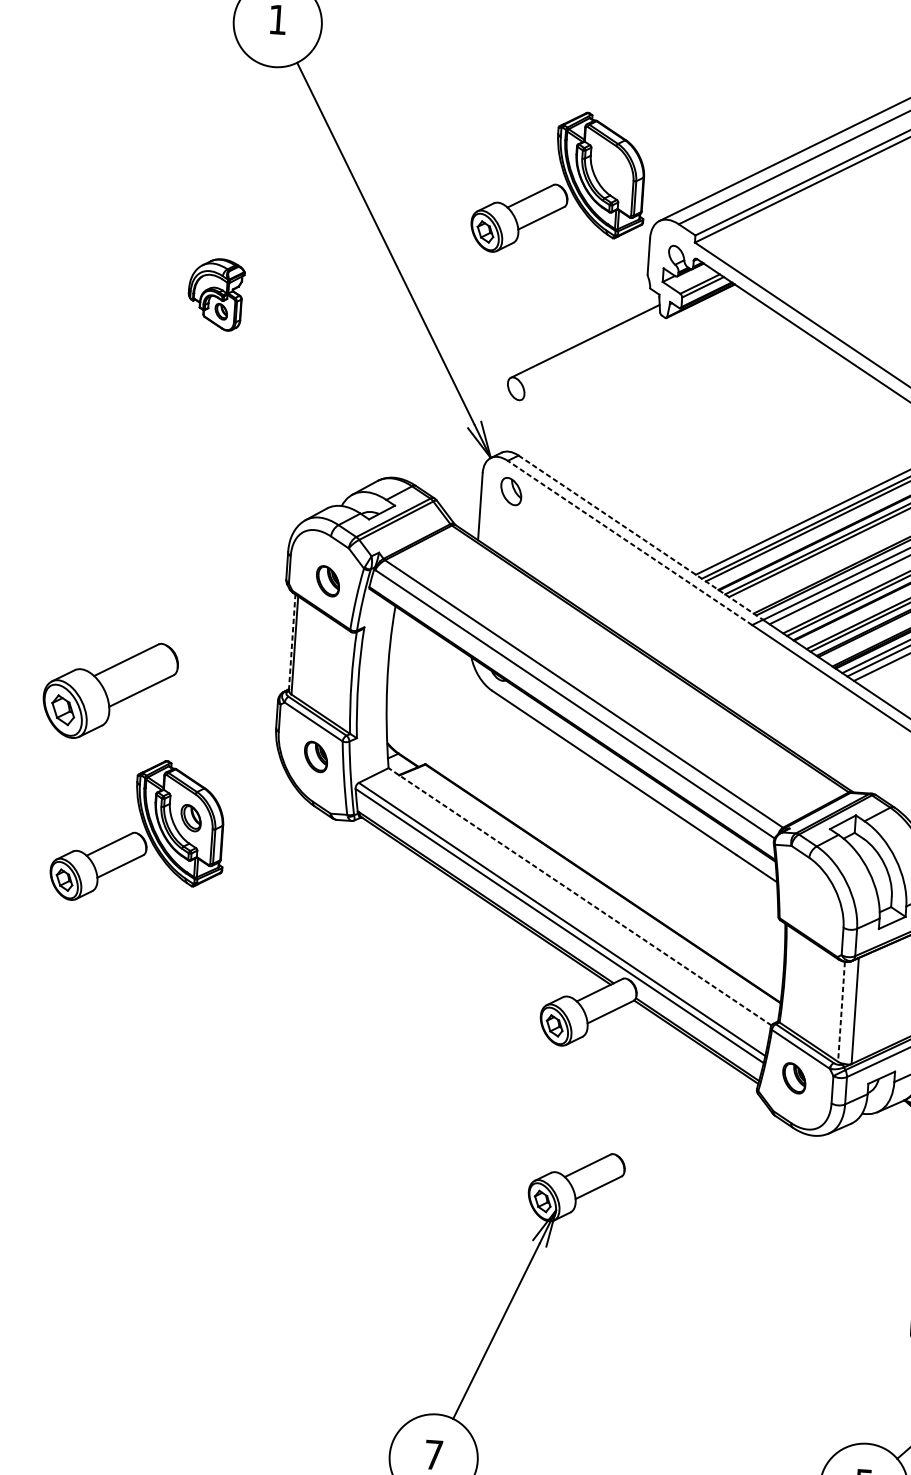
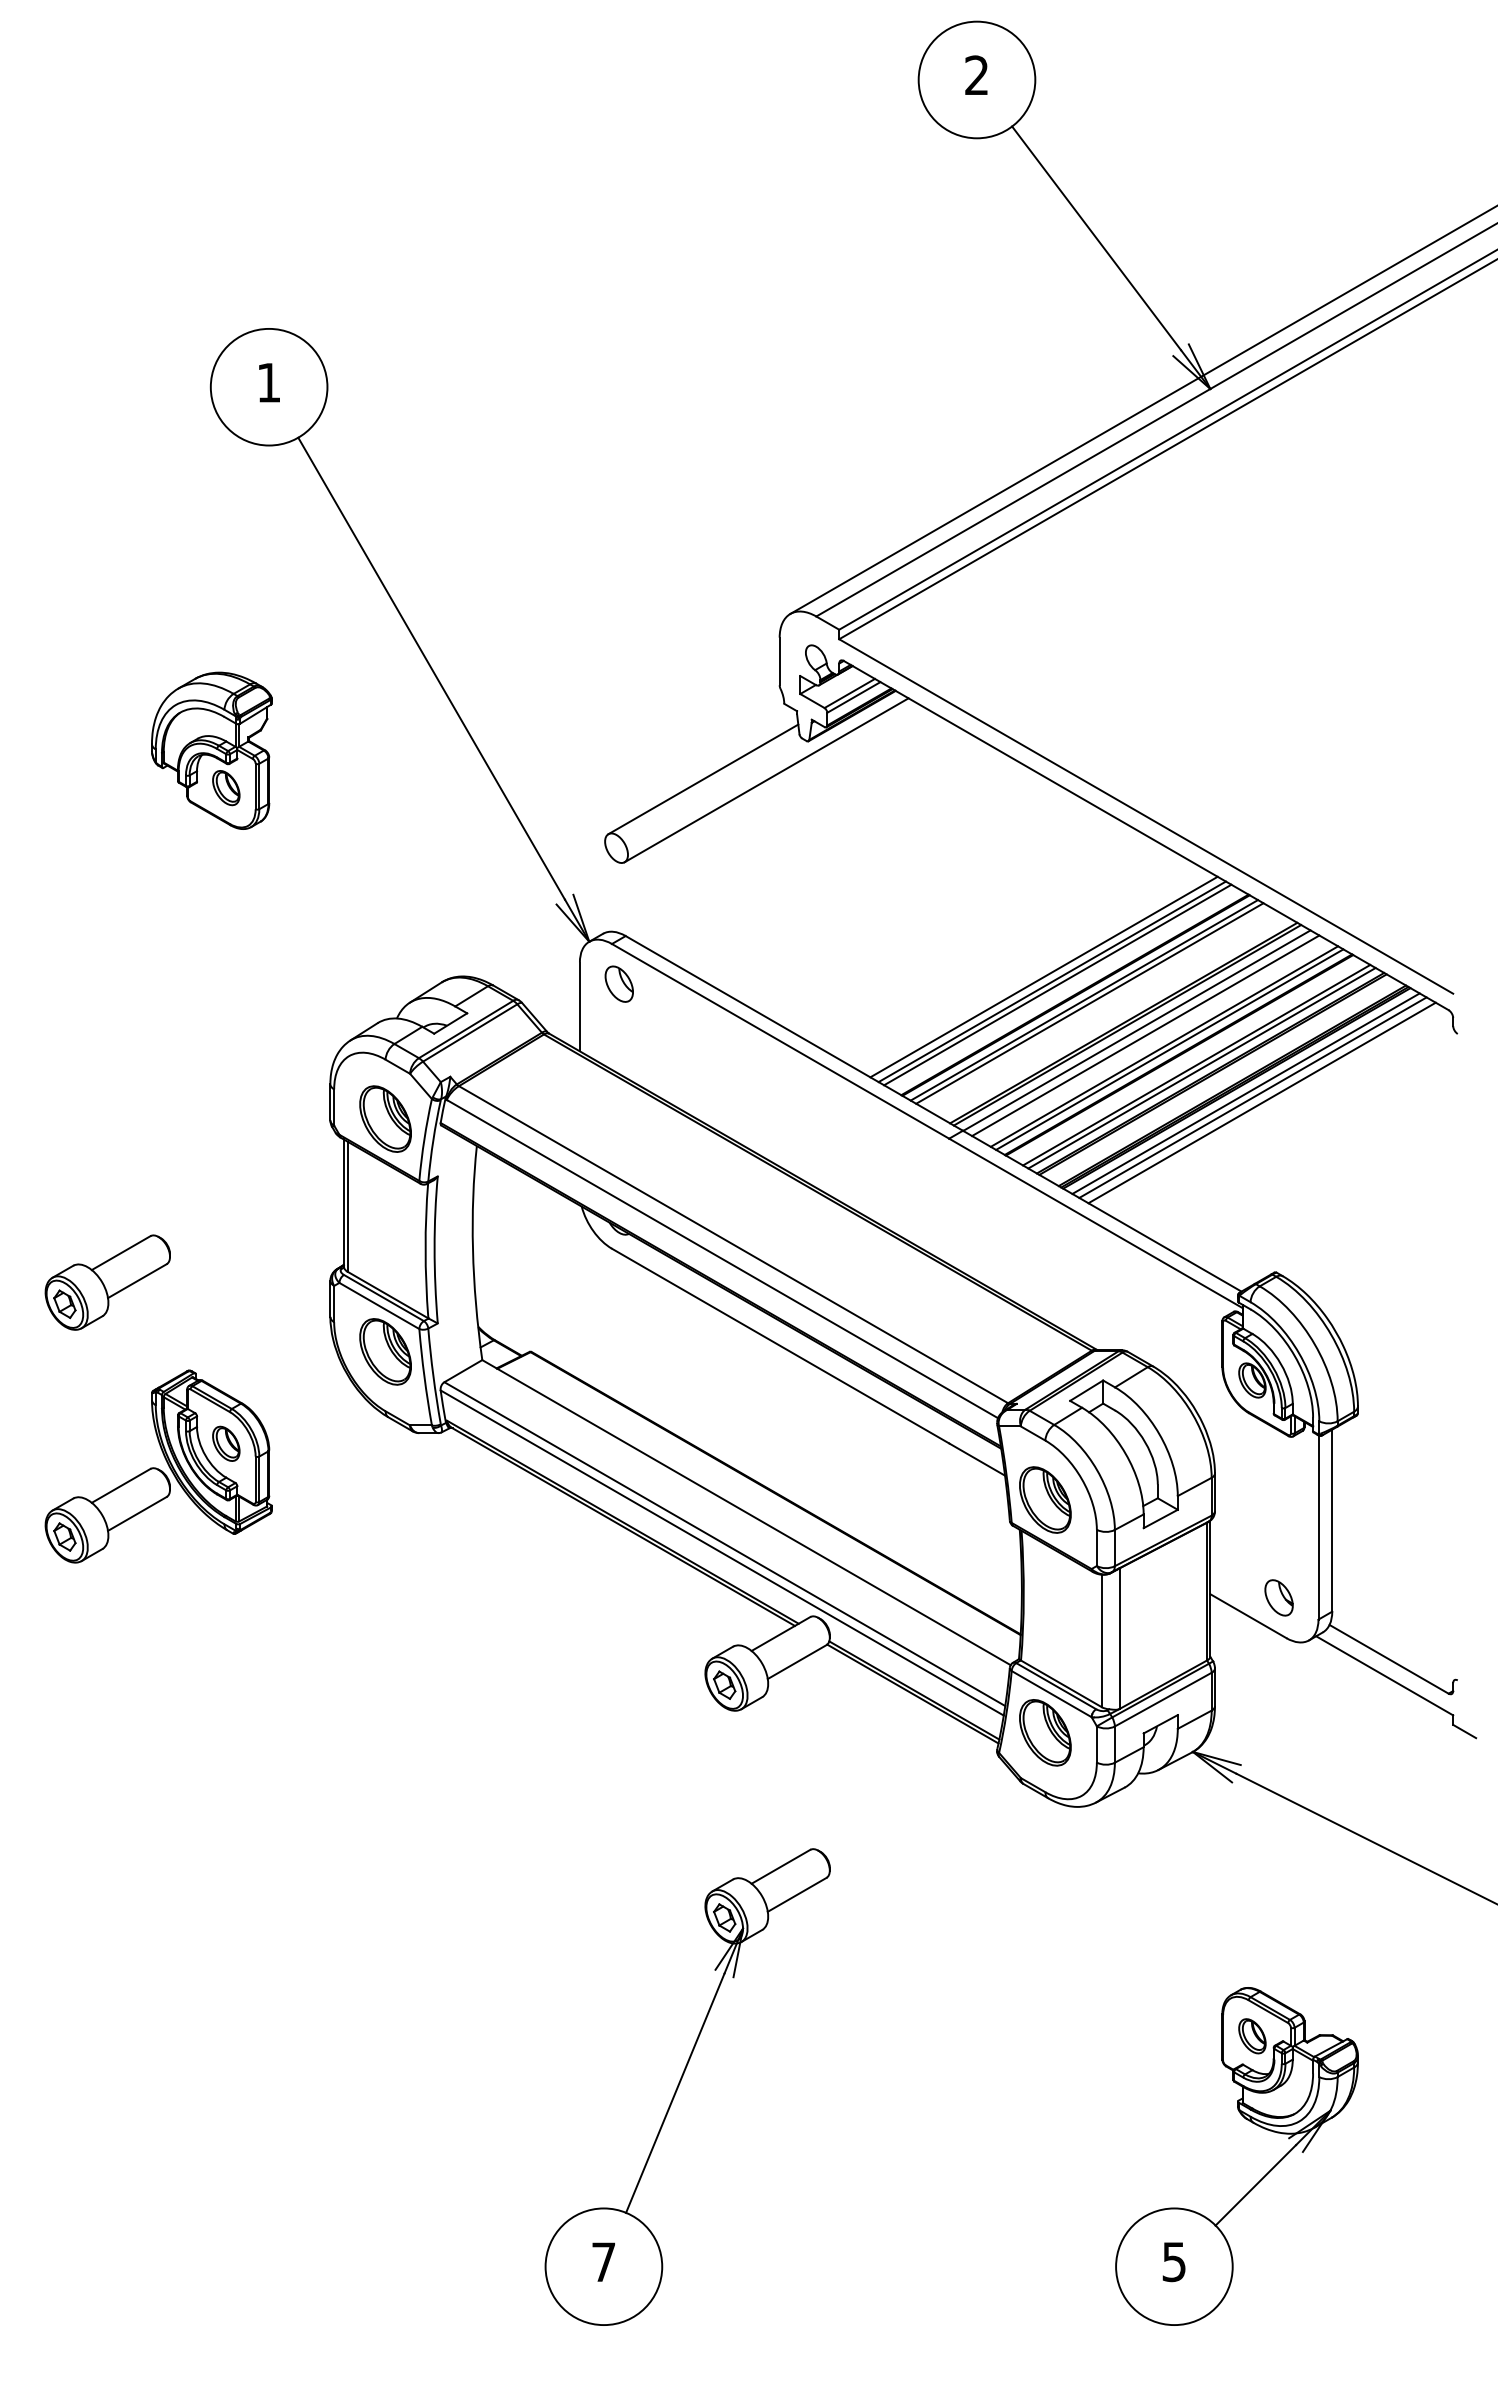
part: (559, 183) -> (655, 573), removed
part: (215, 294) -> (211, 750), size x1.67
line: (632, 345) -> (766, 780), added
line: (640, 537) -> (794, 1033), dashed -> solid
line: (629, 543) -> (780, 1041), dashed -> solid
part: (327, 580) -> (385, 1118), size x1.67
line: (291, 642) -> (343, 1203), dashed -> solid
part: (109, 690) -> (107, 1282), size x0.71
part: (316, 756) -> (385, 1351), size x1.67
line: (580, 896) -> (746, 1512), dashed -> solid
part: (806, 902) -> (1045, 1499), added
line: (841, 1012) -> (1101, 1641), dashed -> solid
part: (794, 1078) -> (1045, 1732), size x1.67

